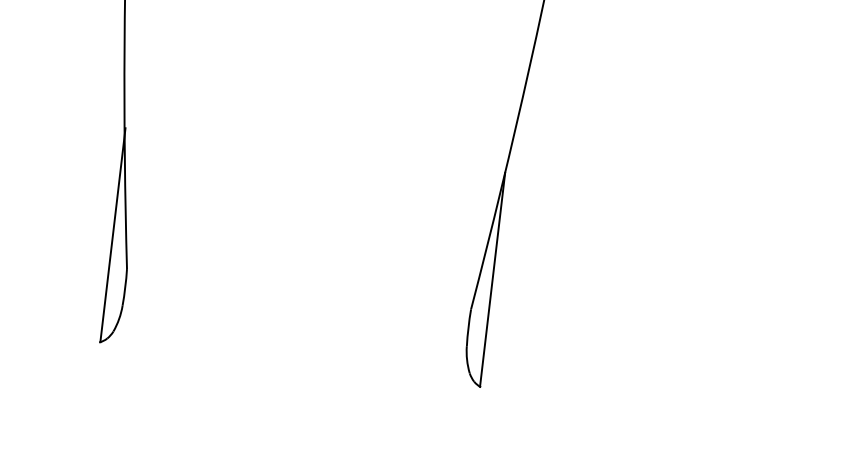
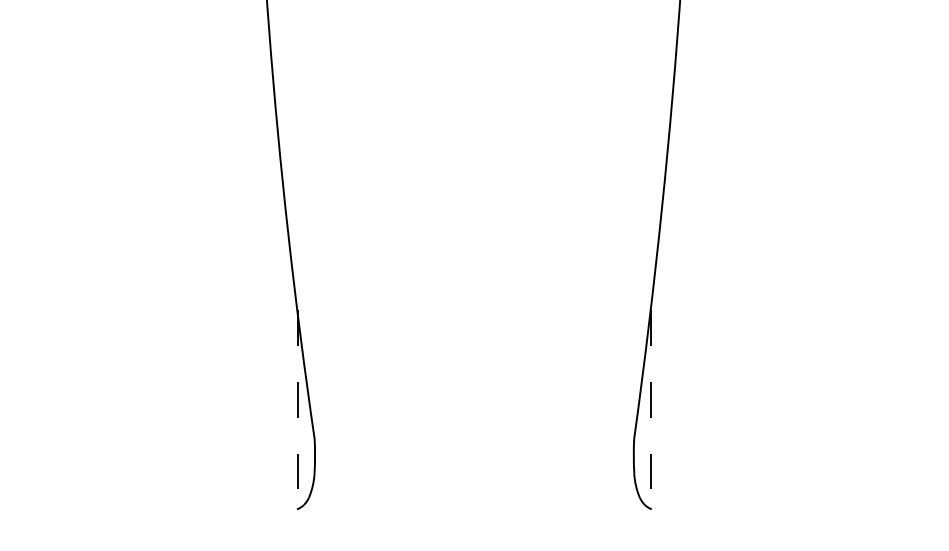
line: (113, 236) -> (298, 410), solid -> dashed
line: (492, 280) -> (650, 410), solid -> dashed

